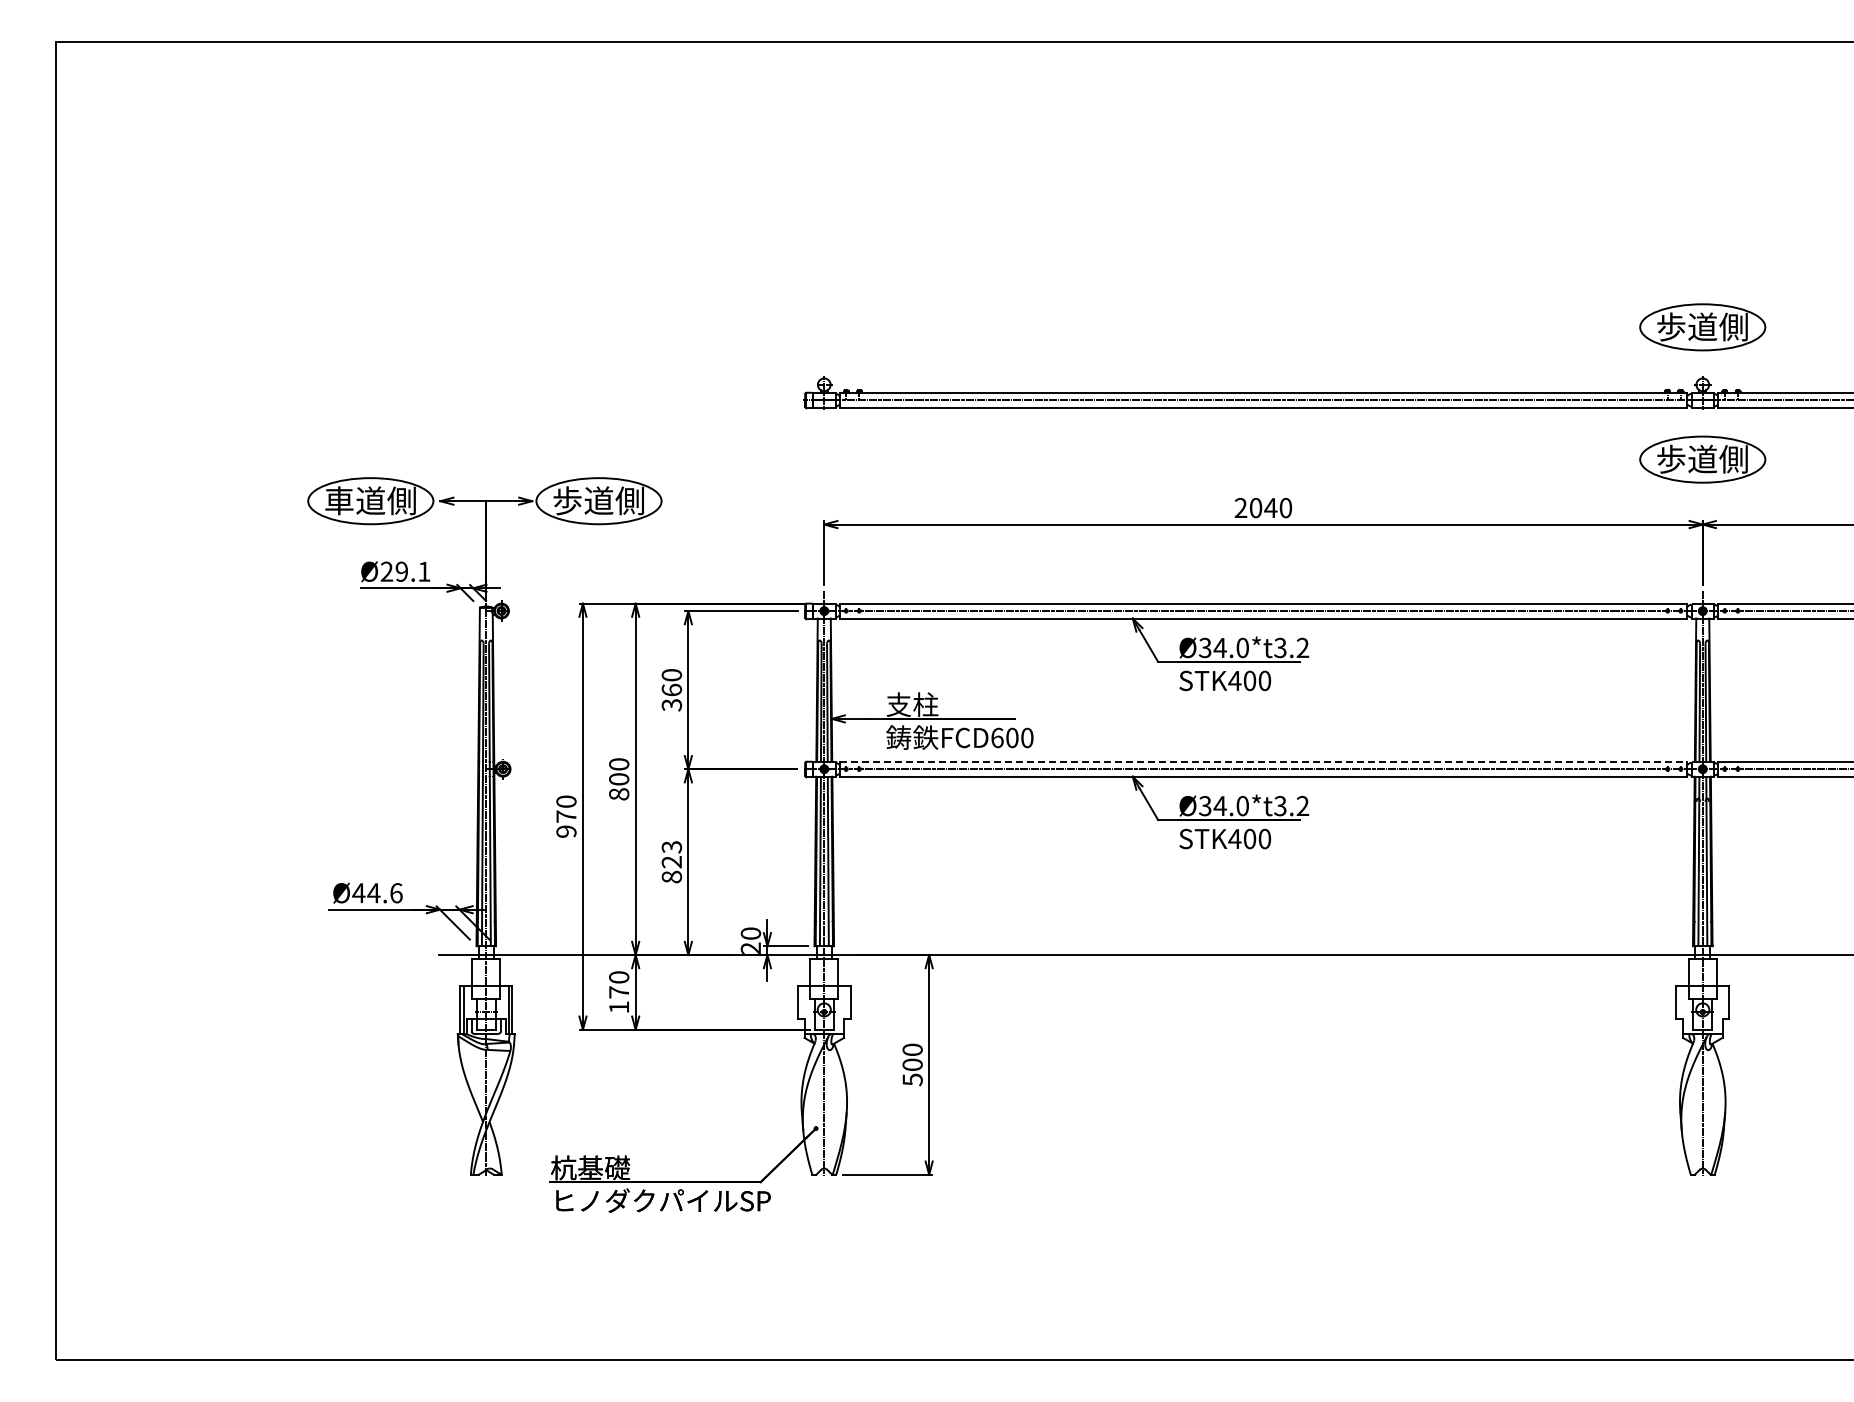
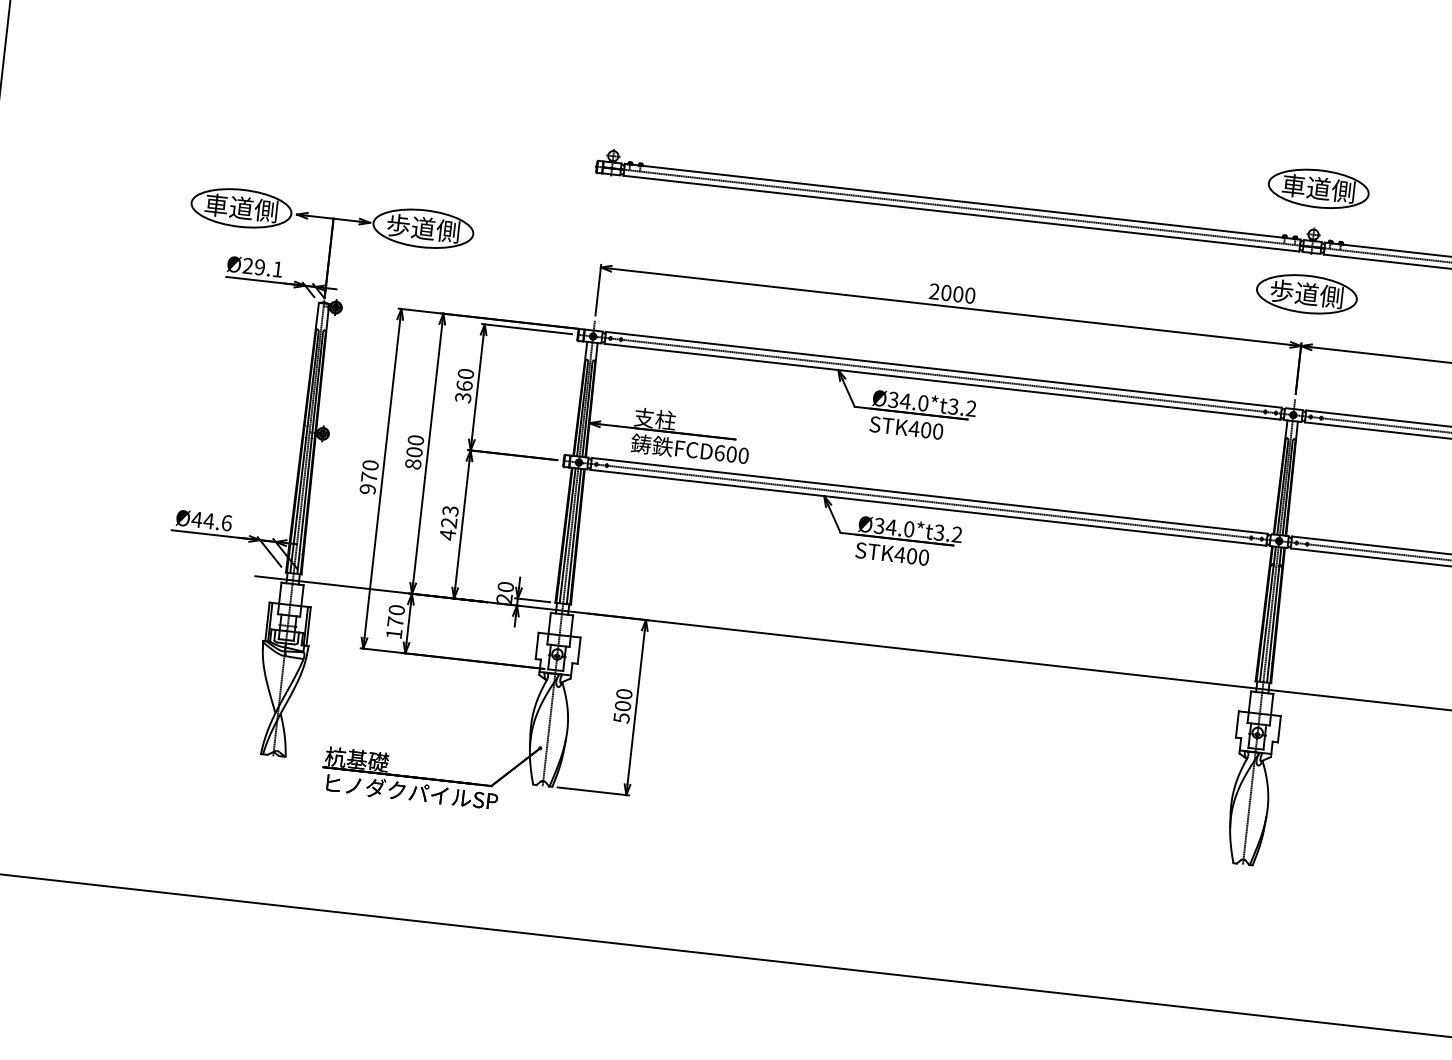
text: (1671, 327) -> (1293, 186), 歩道側 -> 車道側
text: (1270, 508) -> (957, 294), 2040 -> 2000
line: (1263, 761) -> (929, 495), dashed -> solid
text: (671, 876) -> (447, 534), 823 -> 423

